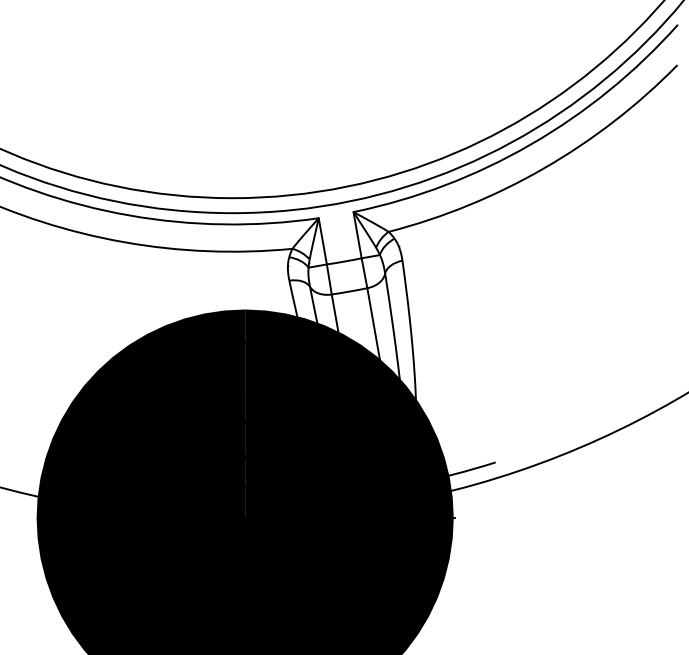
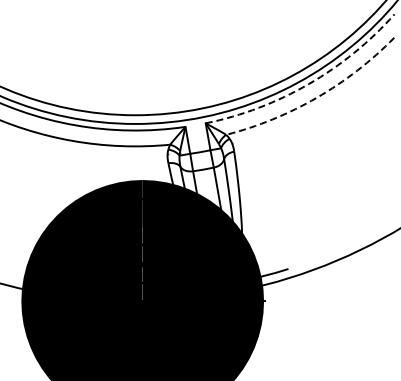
arc: (530, 145) -> (308, 84), solid -> dashed
arc: (543, 167) -> (316, 97), solid -> dashed

